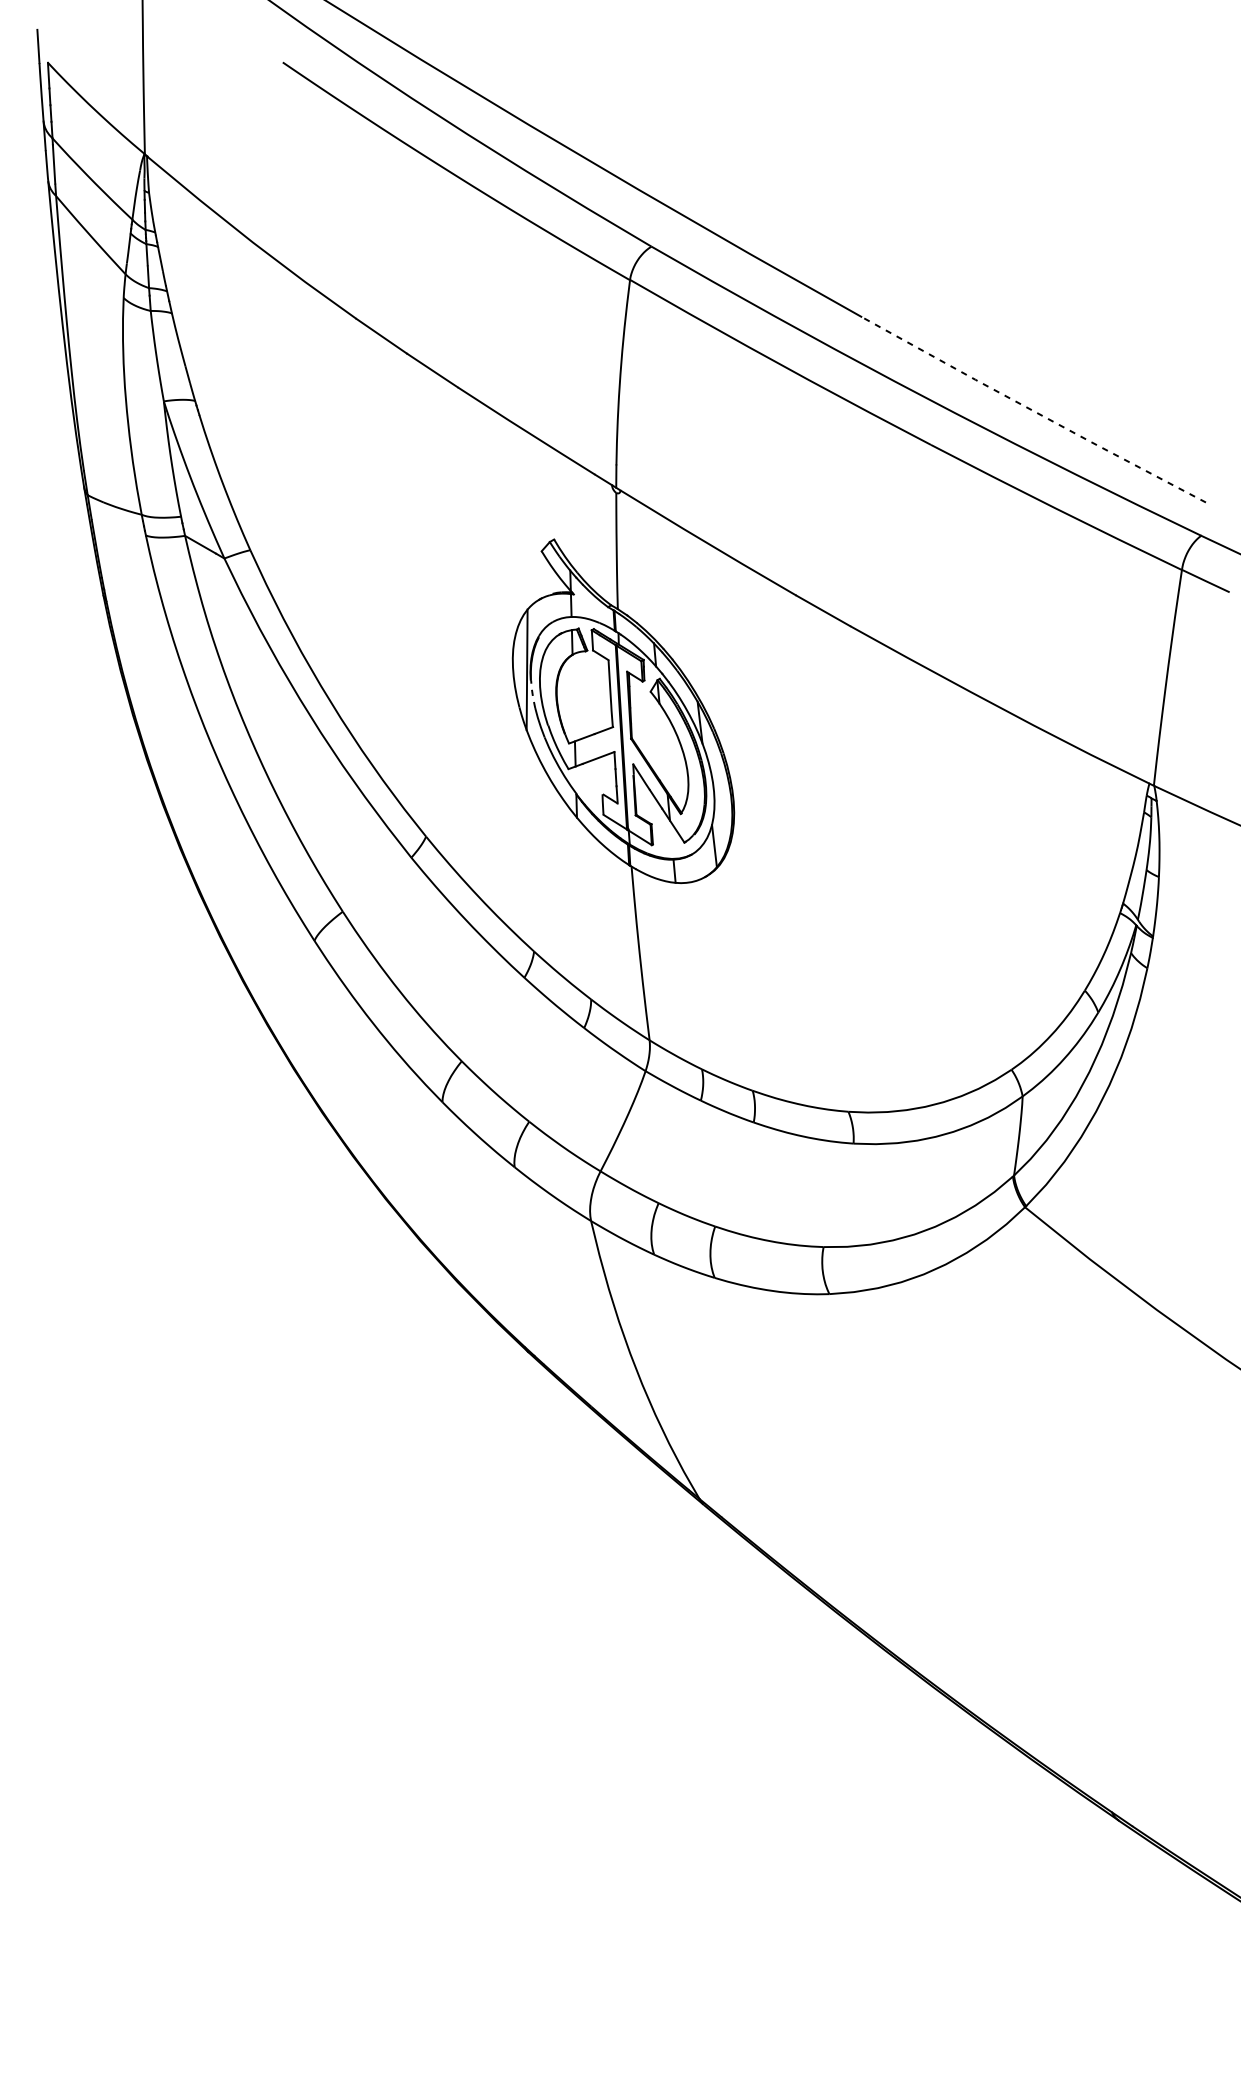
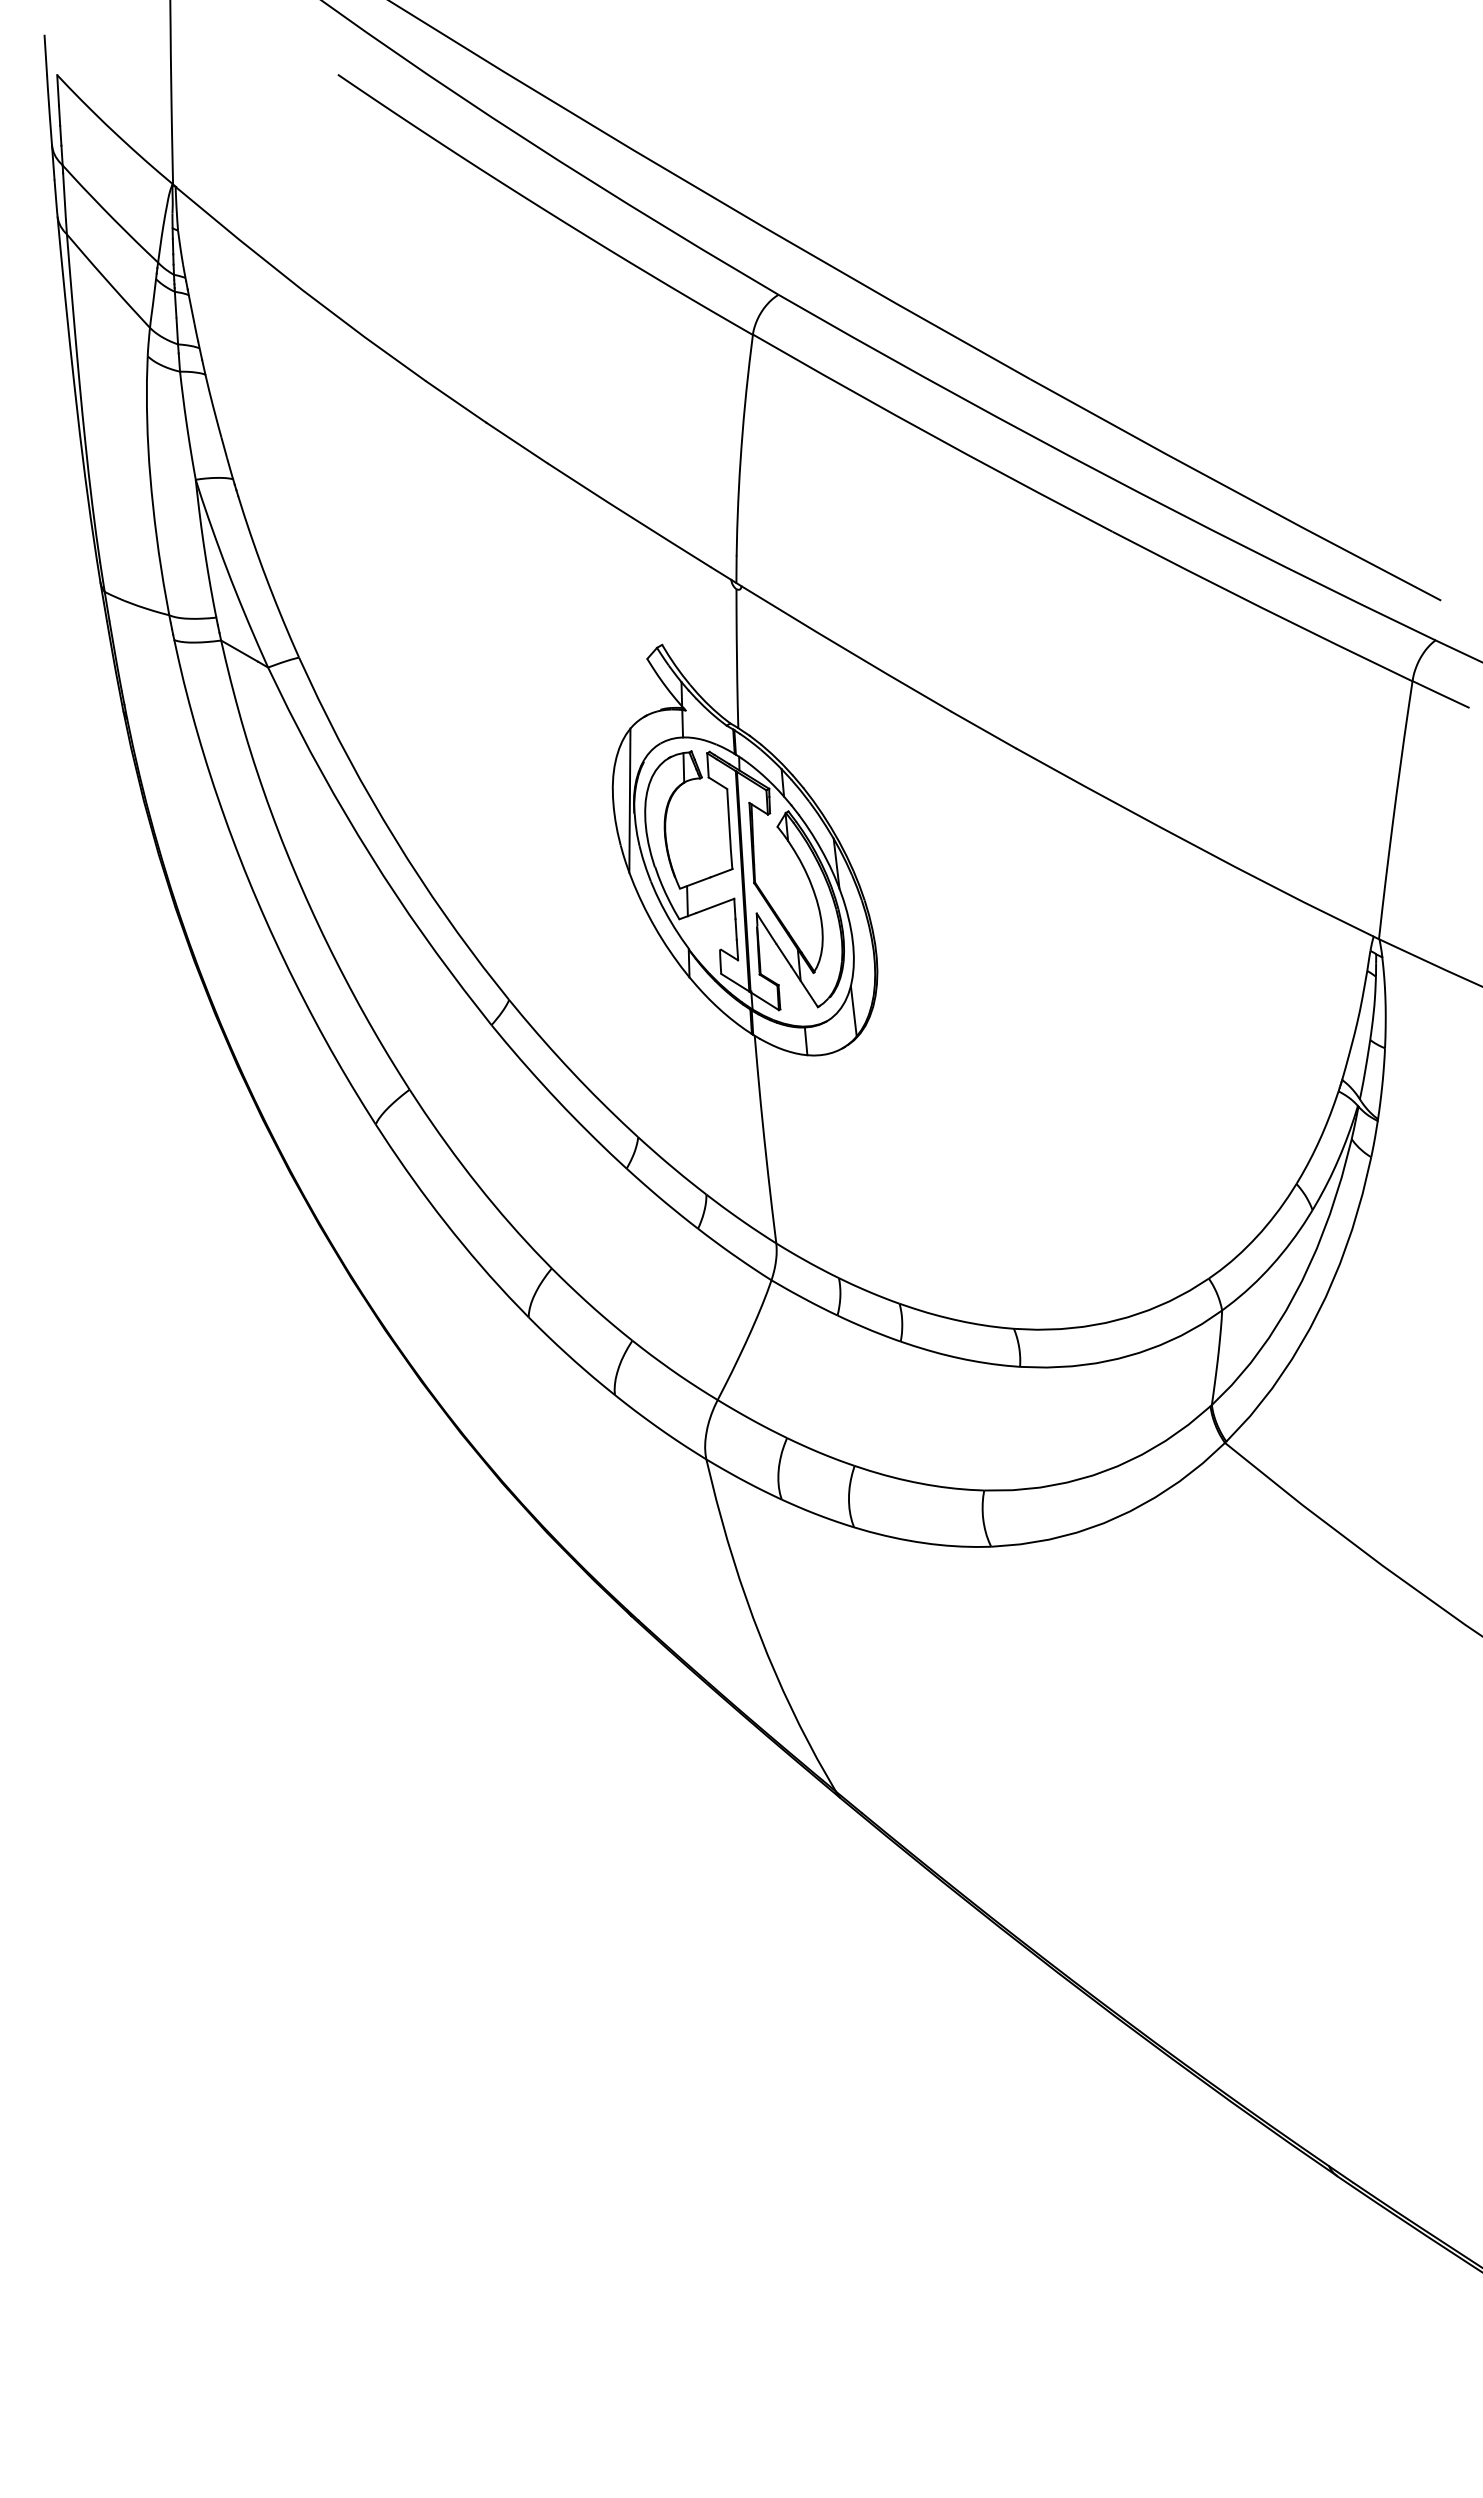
line: (1033, 411) -> (1235, 491), dashed -> solid
line: (532, 694) -> (636, 829), dashed -> solid

